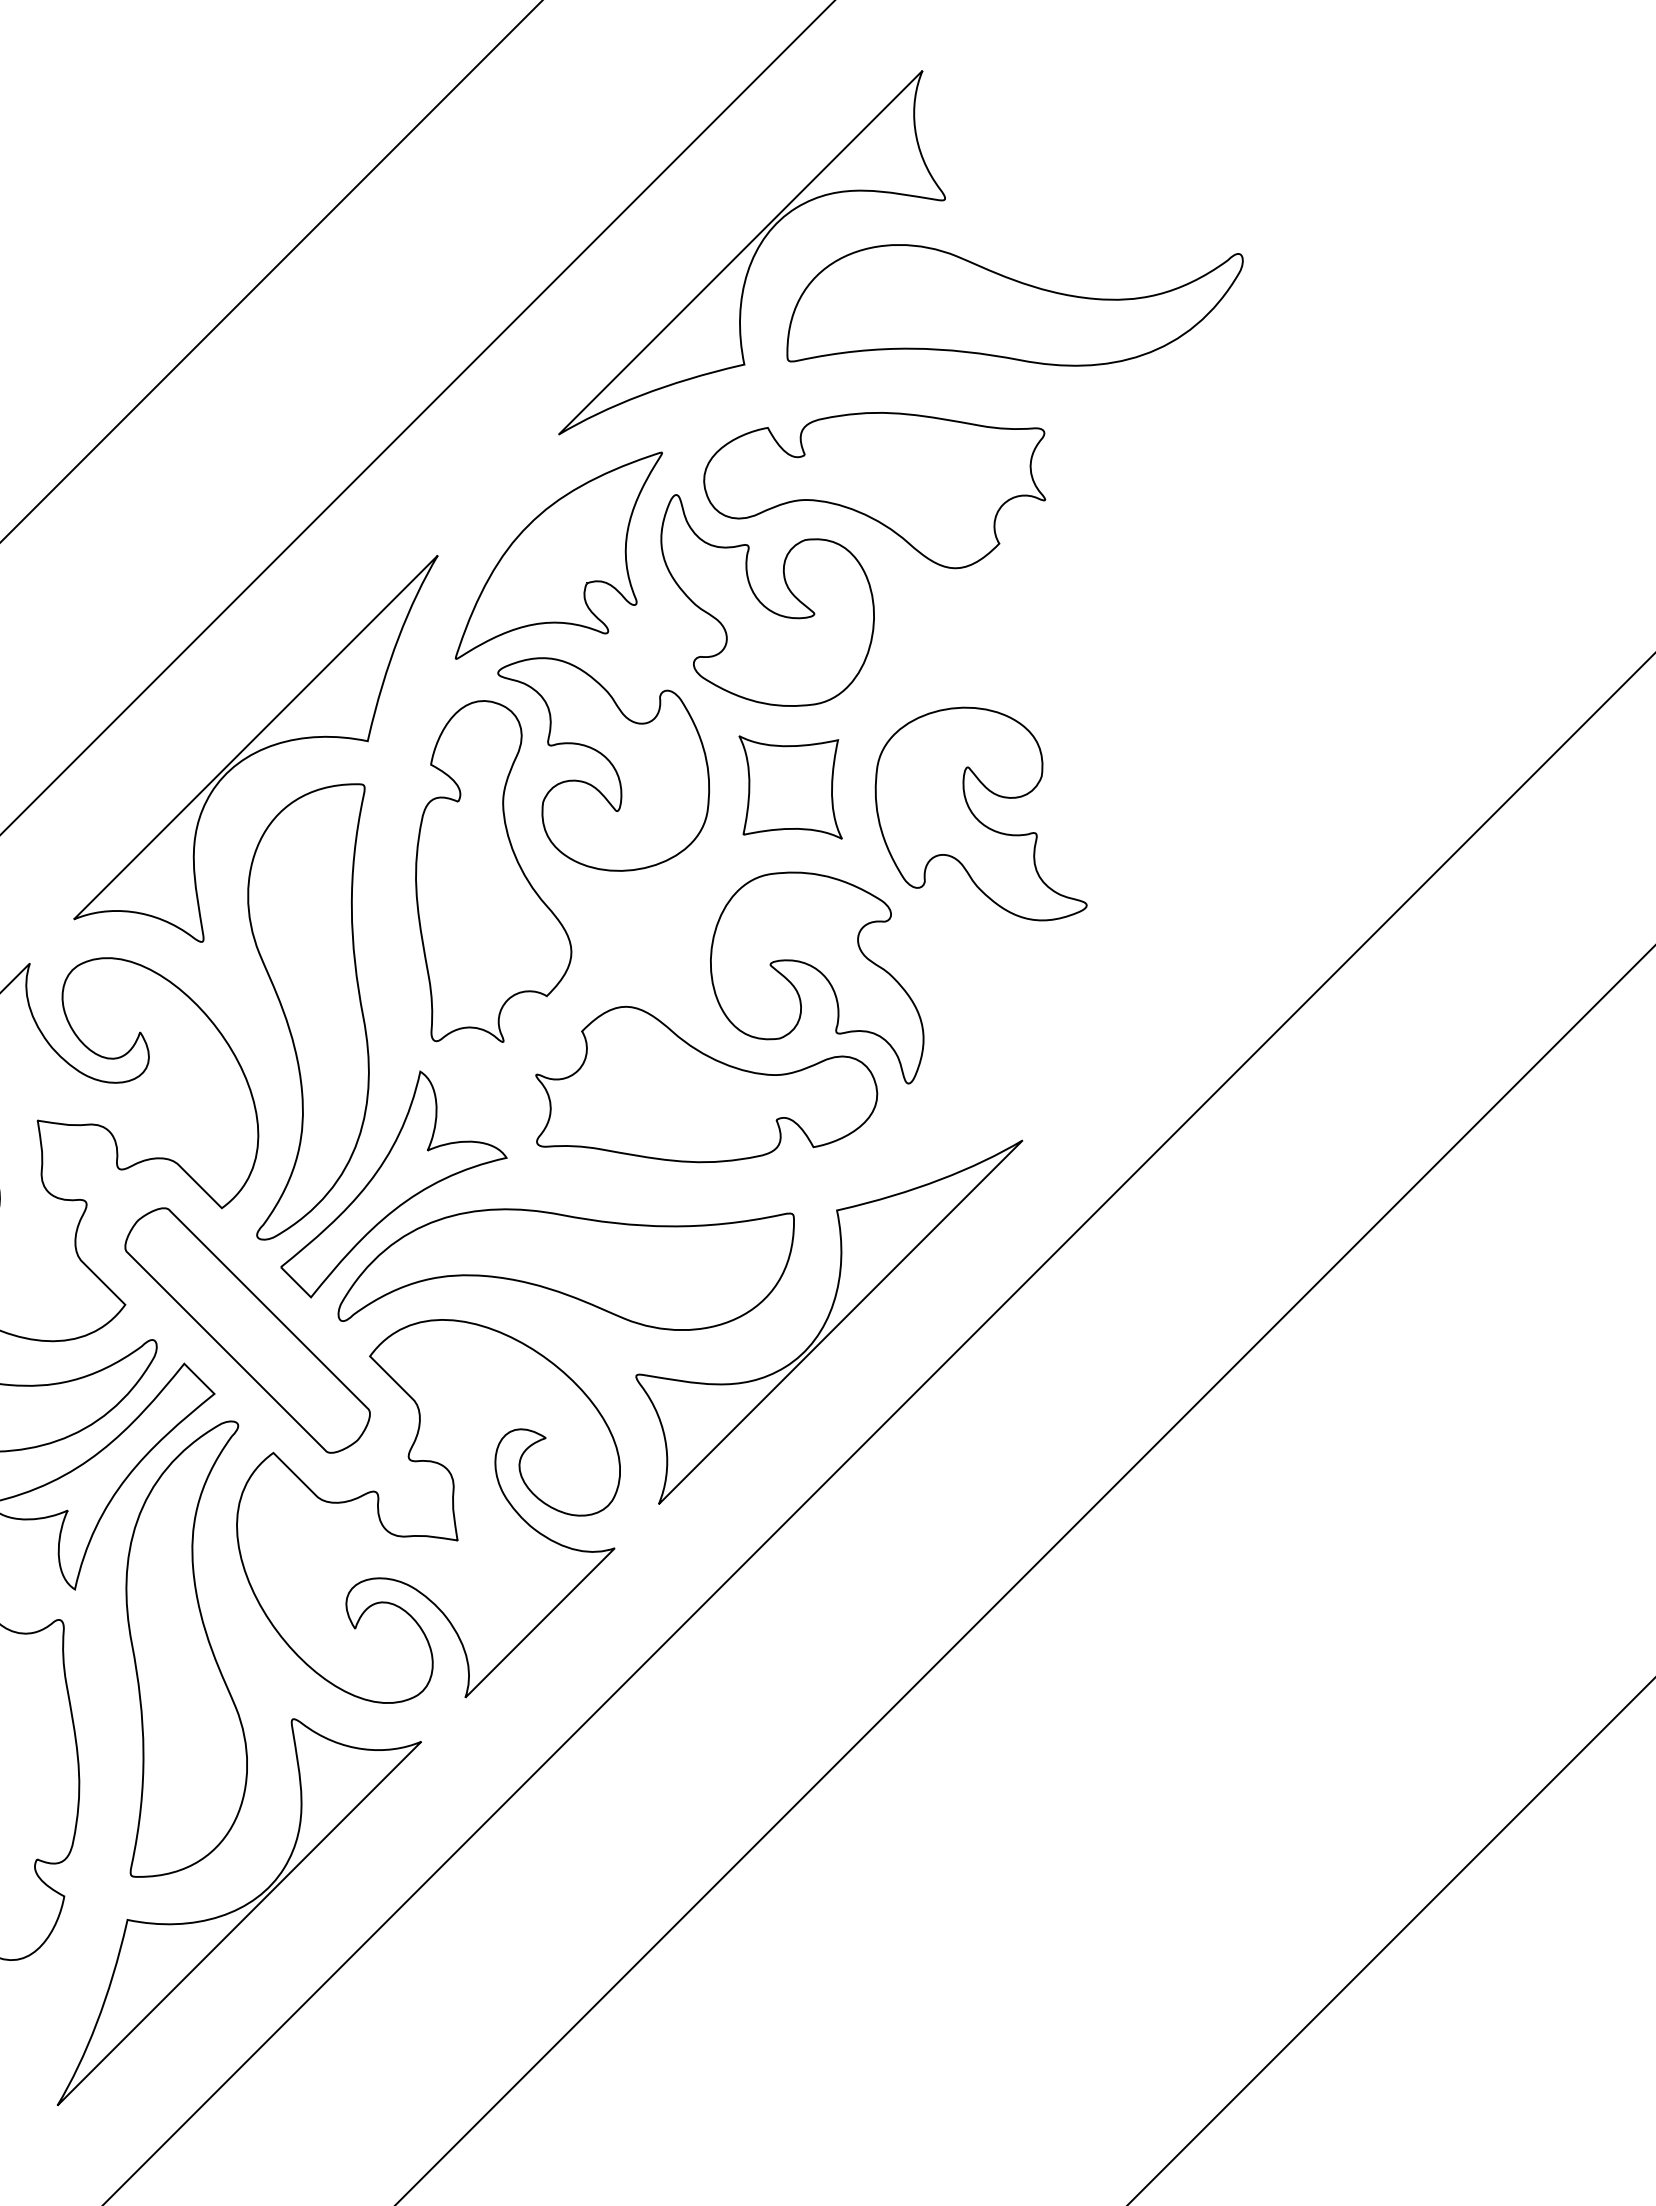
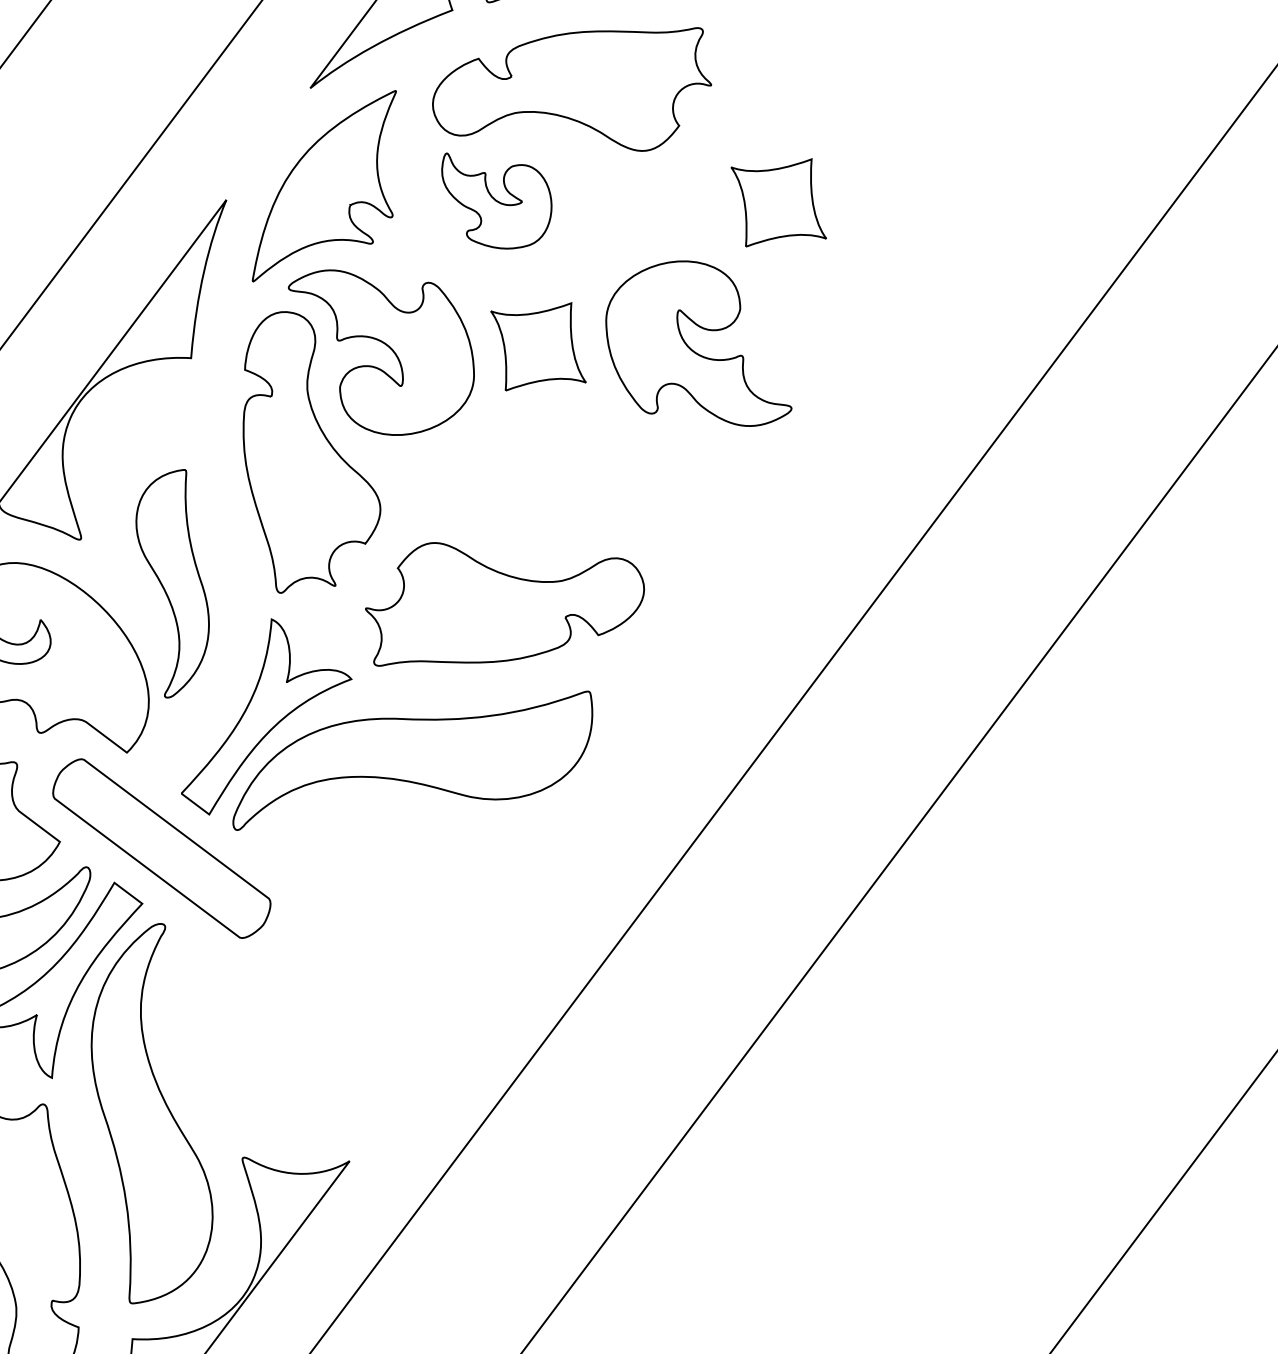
part: (767, 600) -> (498, 198), size x0.6
part: (1106, 654) -> (778, 203), added
part: (817, 977) -> (582, 497), removed
part: (308, 1011) -> (174, 583), size x0.6
part: (829, 1321) -> (631, 774), removed
part: (452, 1511) -> (348, 971), removed

